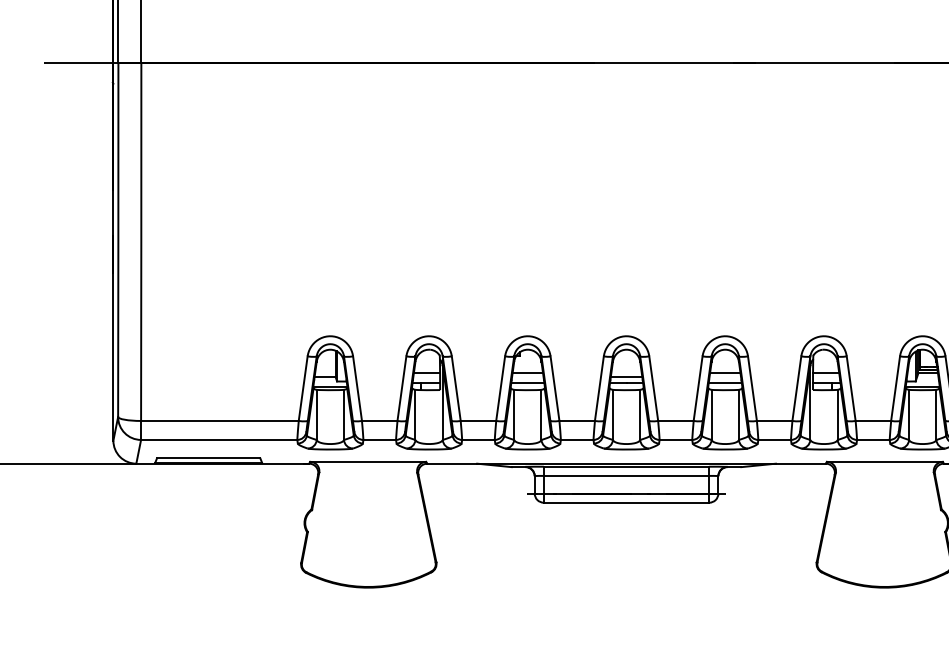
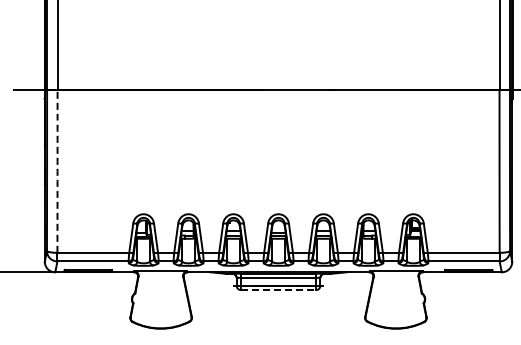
arc: (141, 242) -> (57, 171), solid -> dashed
line: (626, 503) -> (278, 290), solid -> dashed

